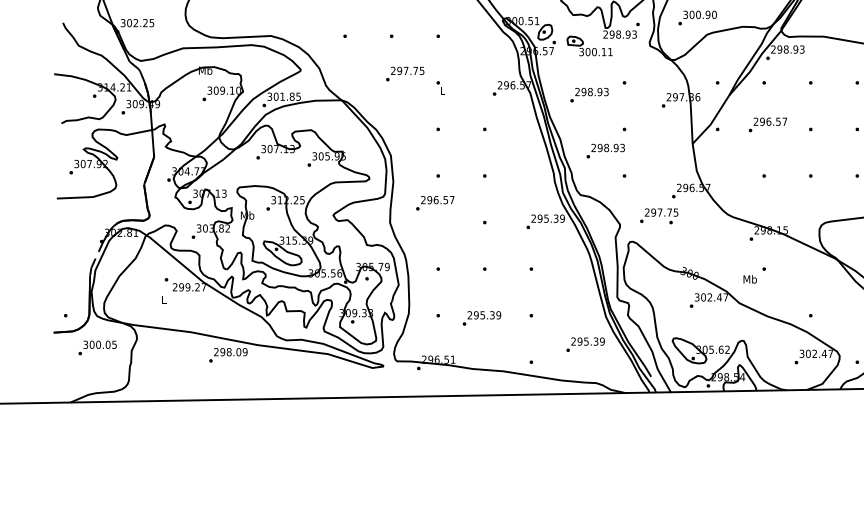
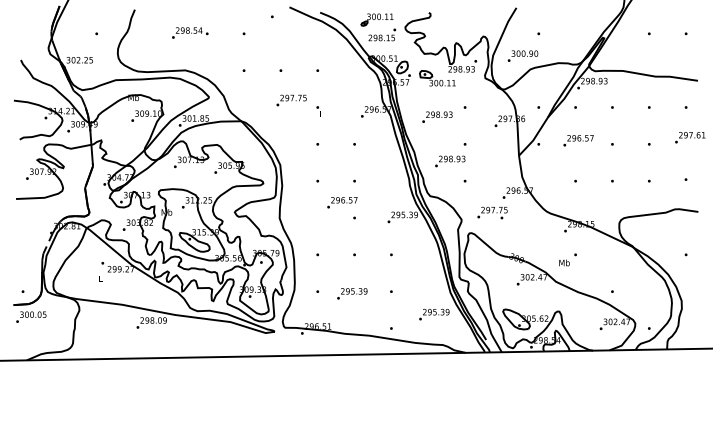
text: (435, 202) -> (342, 202), moved
text: (97, 347) -> (31, 316), moved

